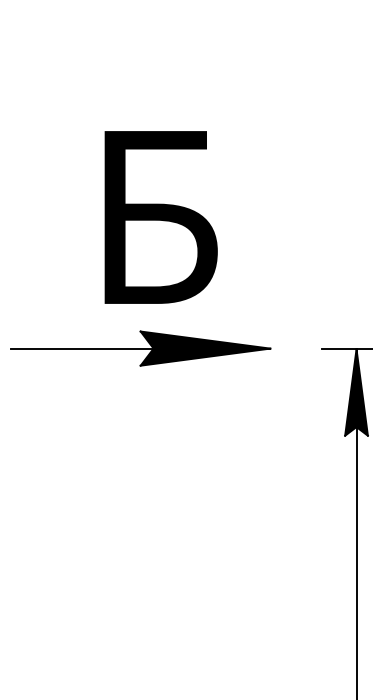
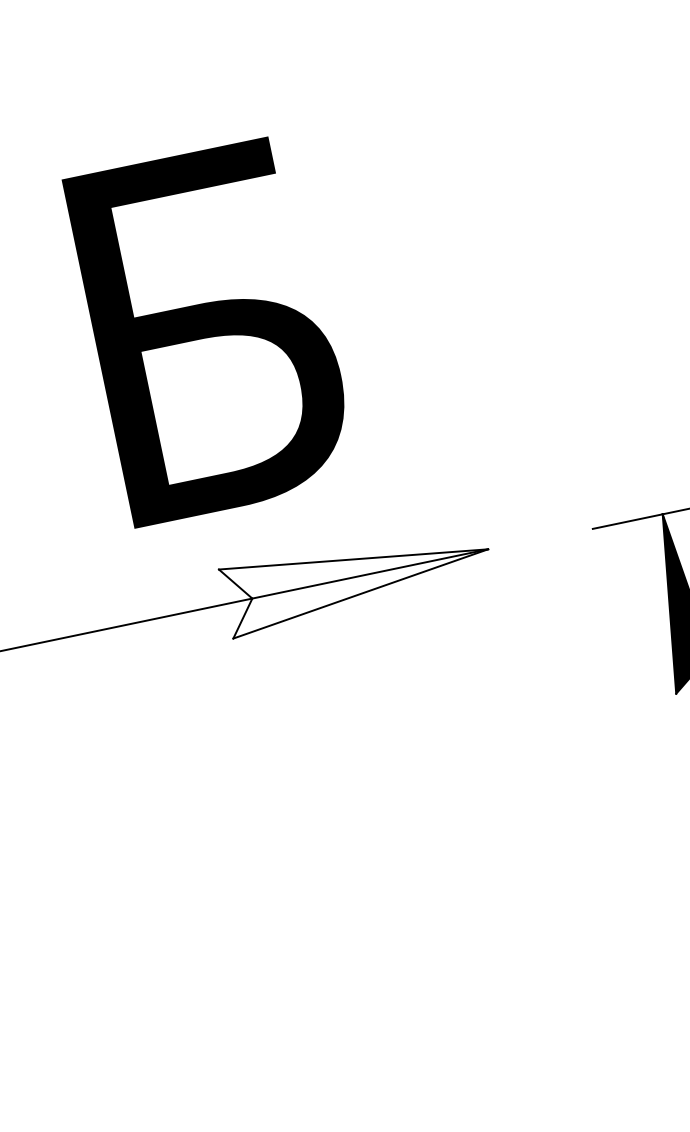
fill: (205, 348) -> (357, 576), removed

